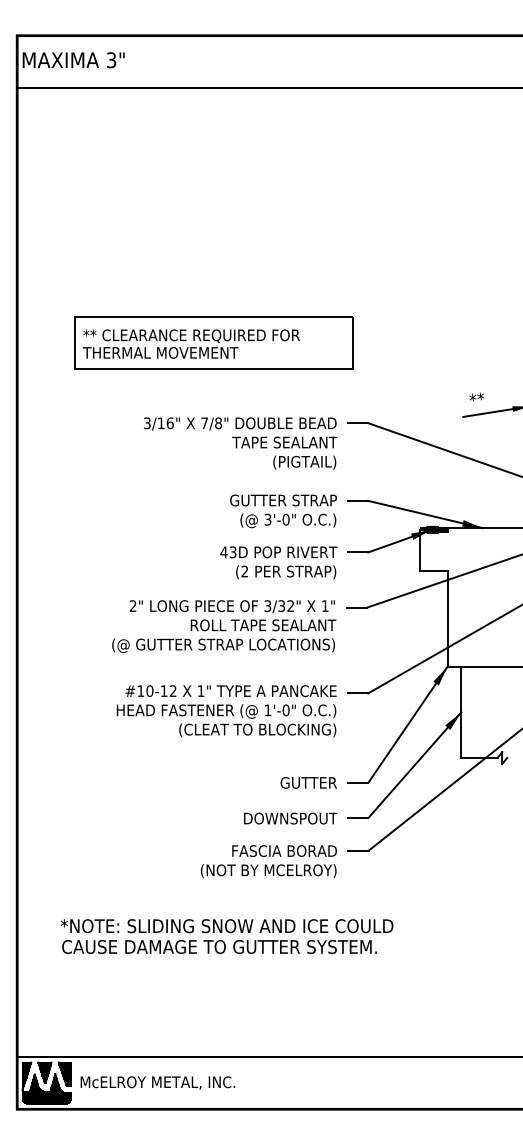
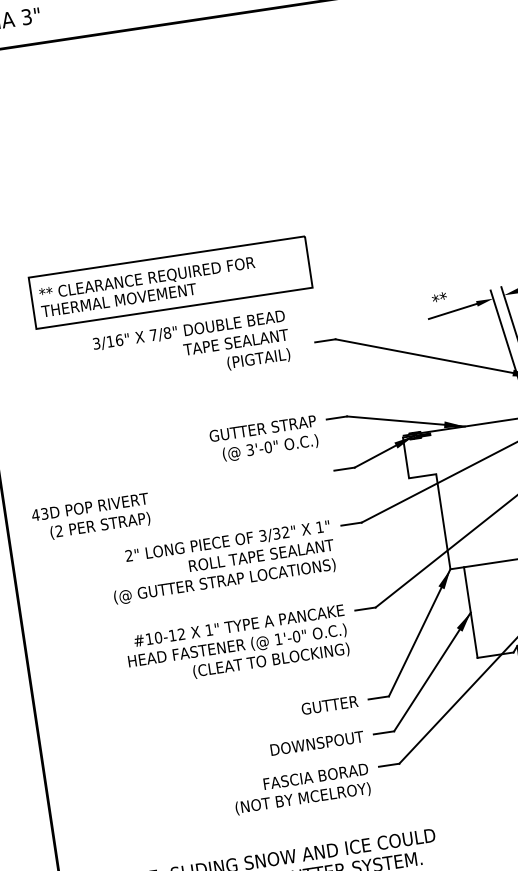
text: (240, 443) -> (192, 349), moved
text: (278, 562) -> (91, 517), moved

